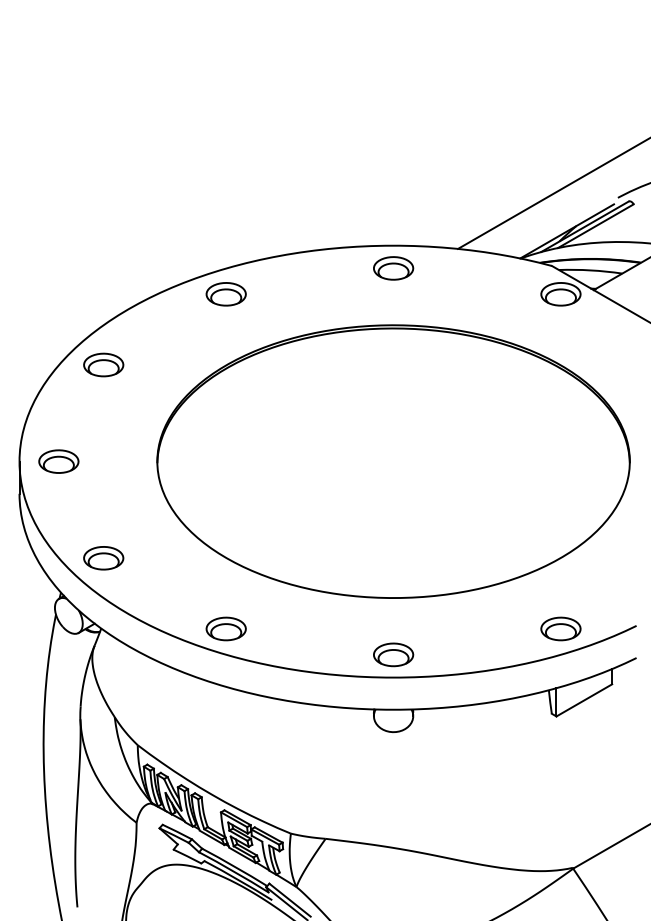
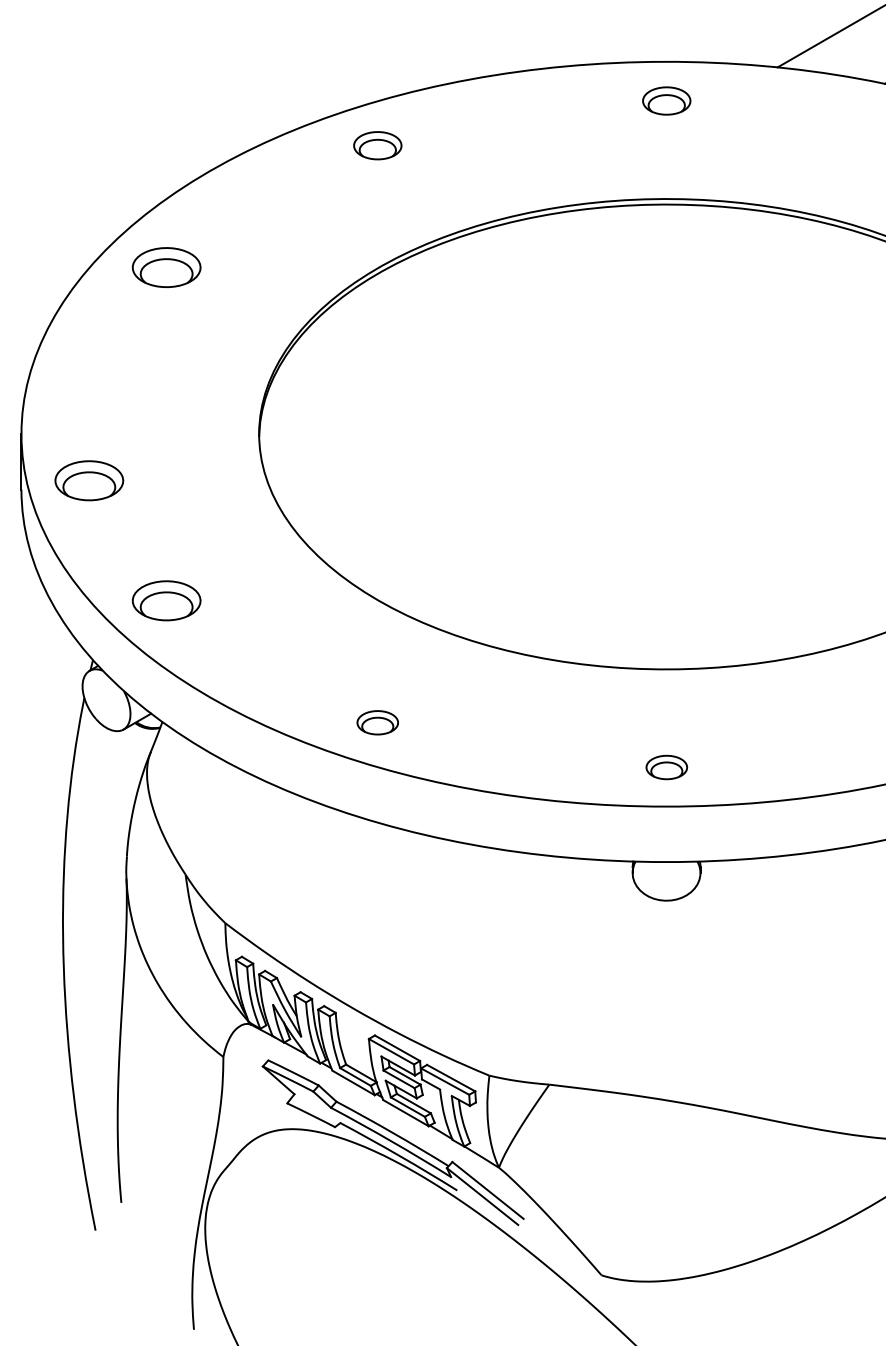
part: (393, 268) -> (666, 101), size x0.7
part: (225, 294) -> (376, 145), size x0.7
part: (58, 461) -> (88, 480), moved
part: (225, 628) -> (376, 721), size x0.6
part: (393, 654) -> (666, 766), size x0.6

